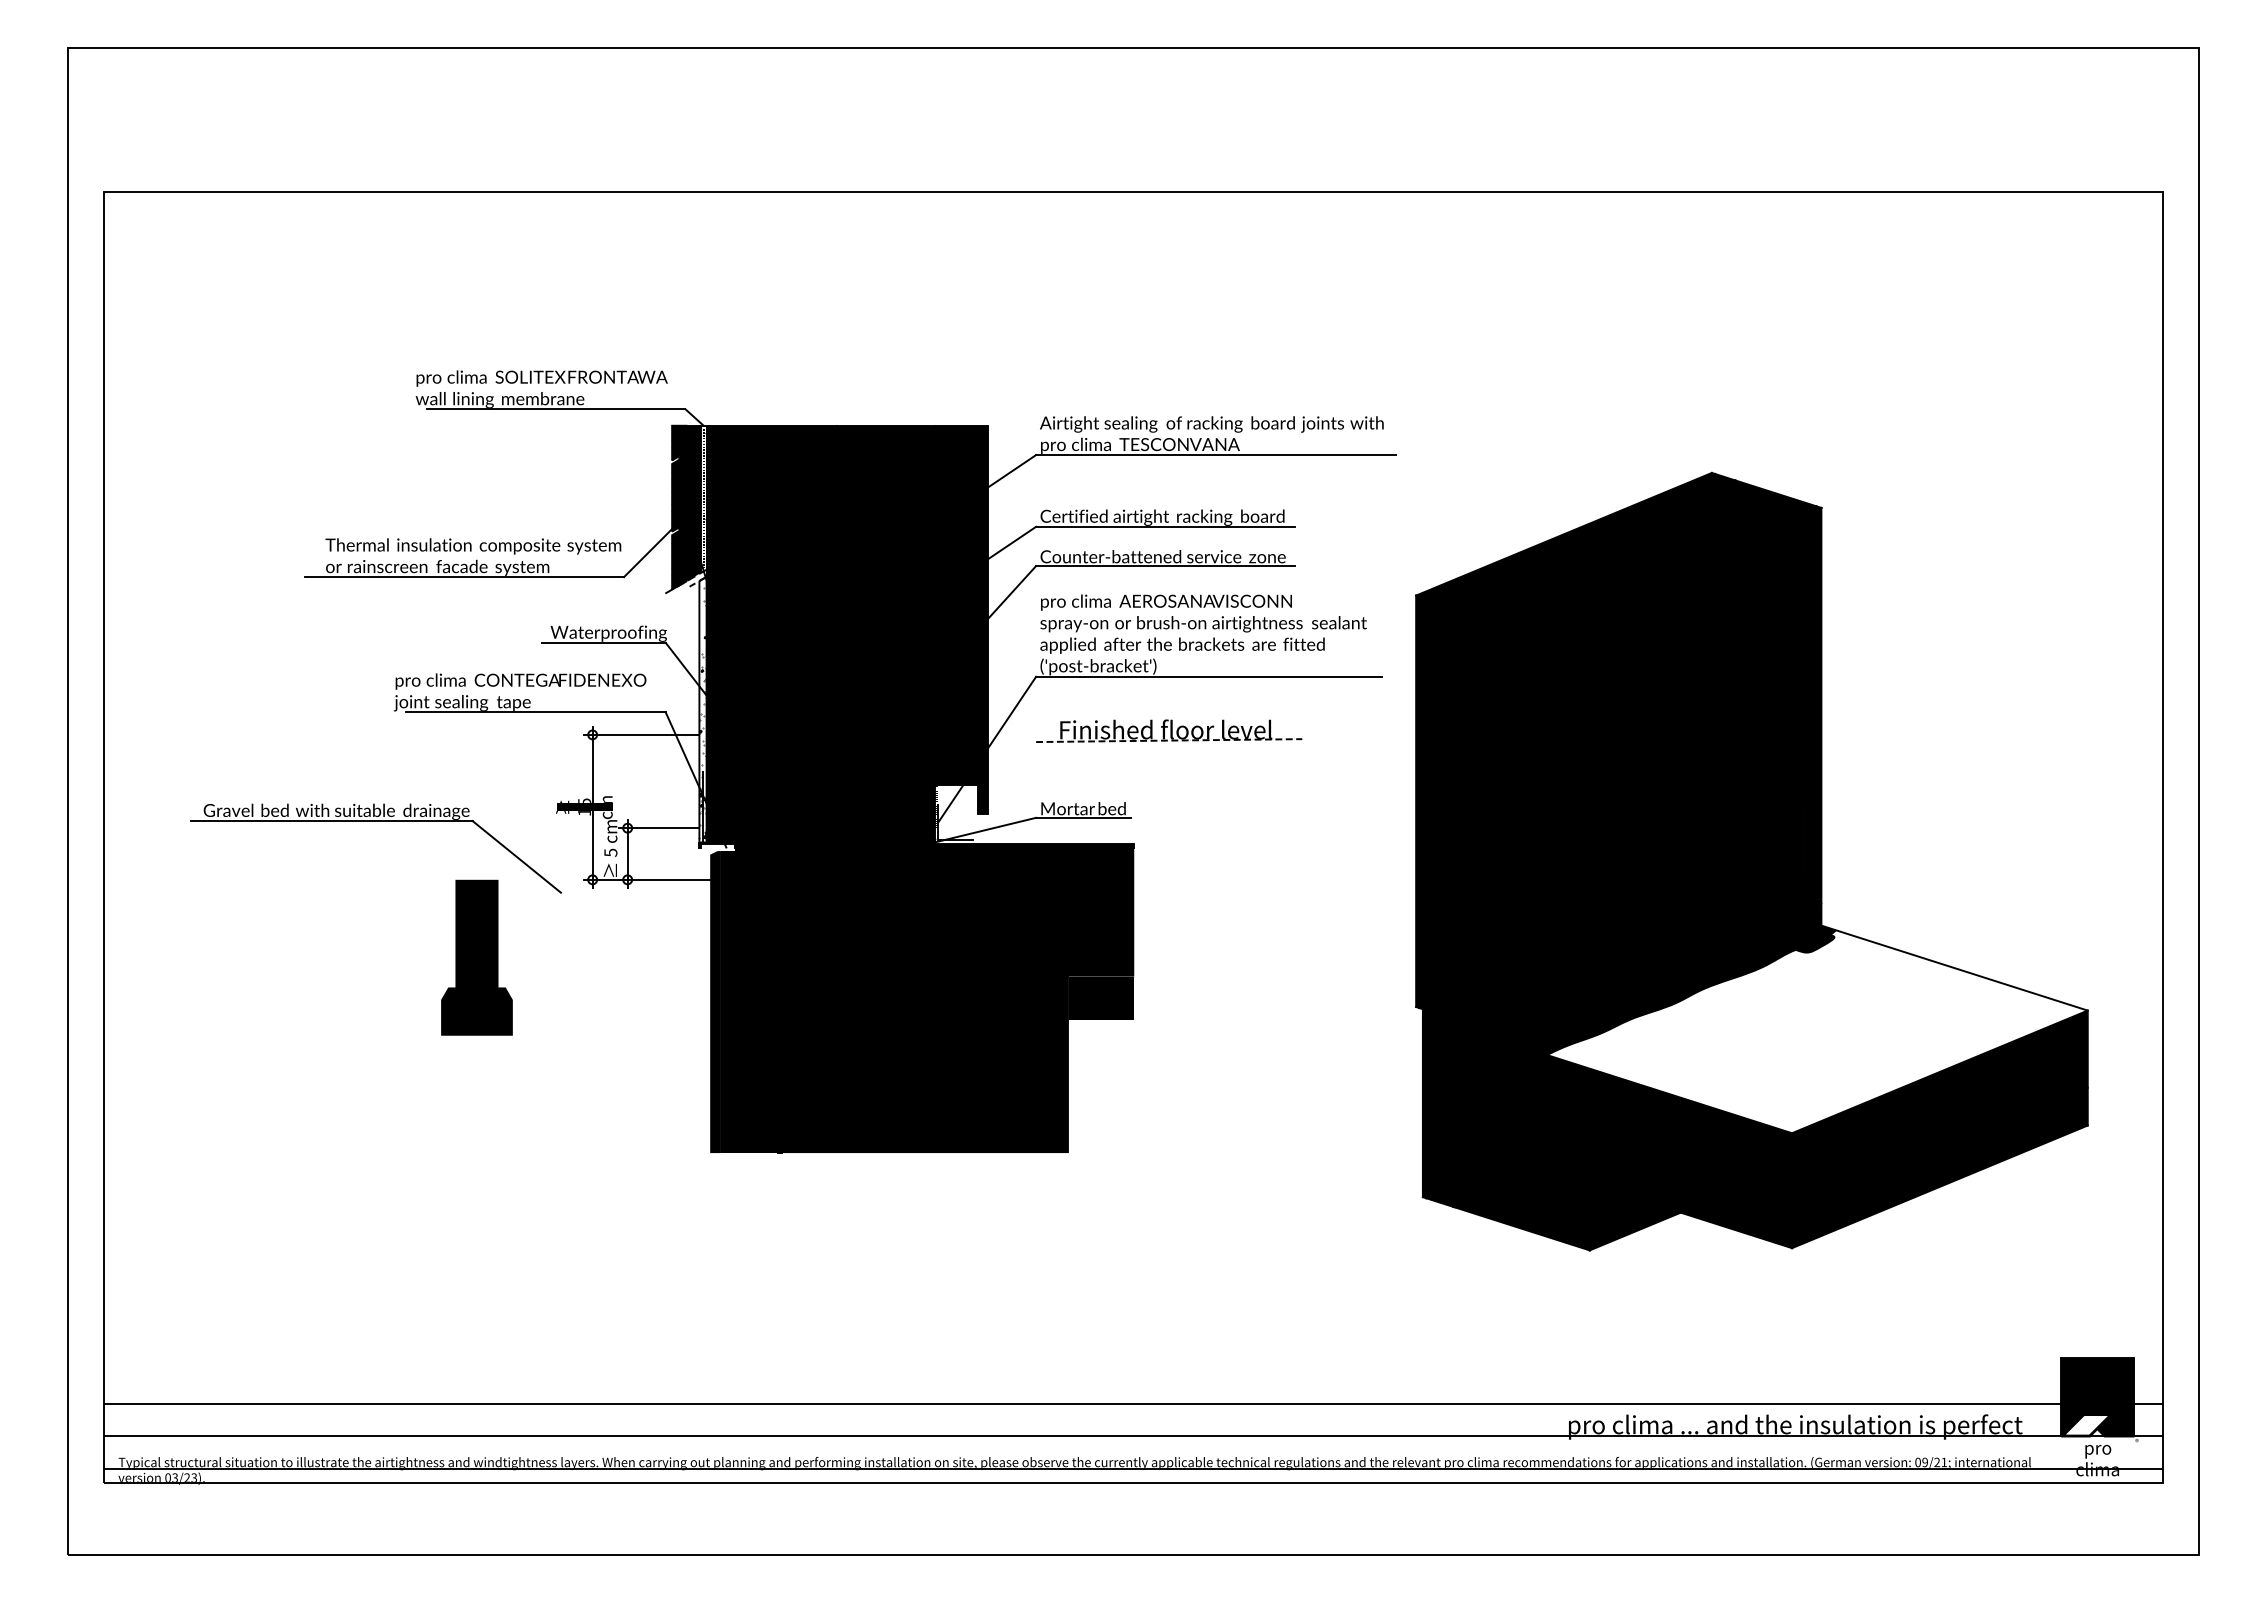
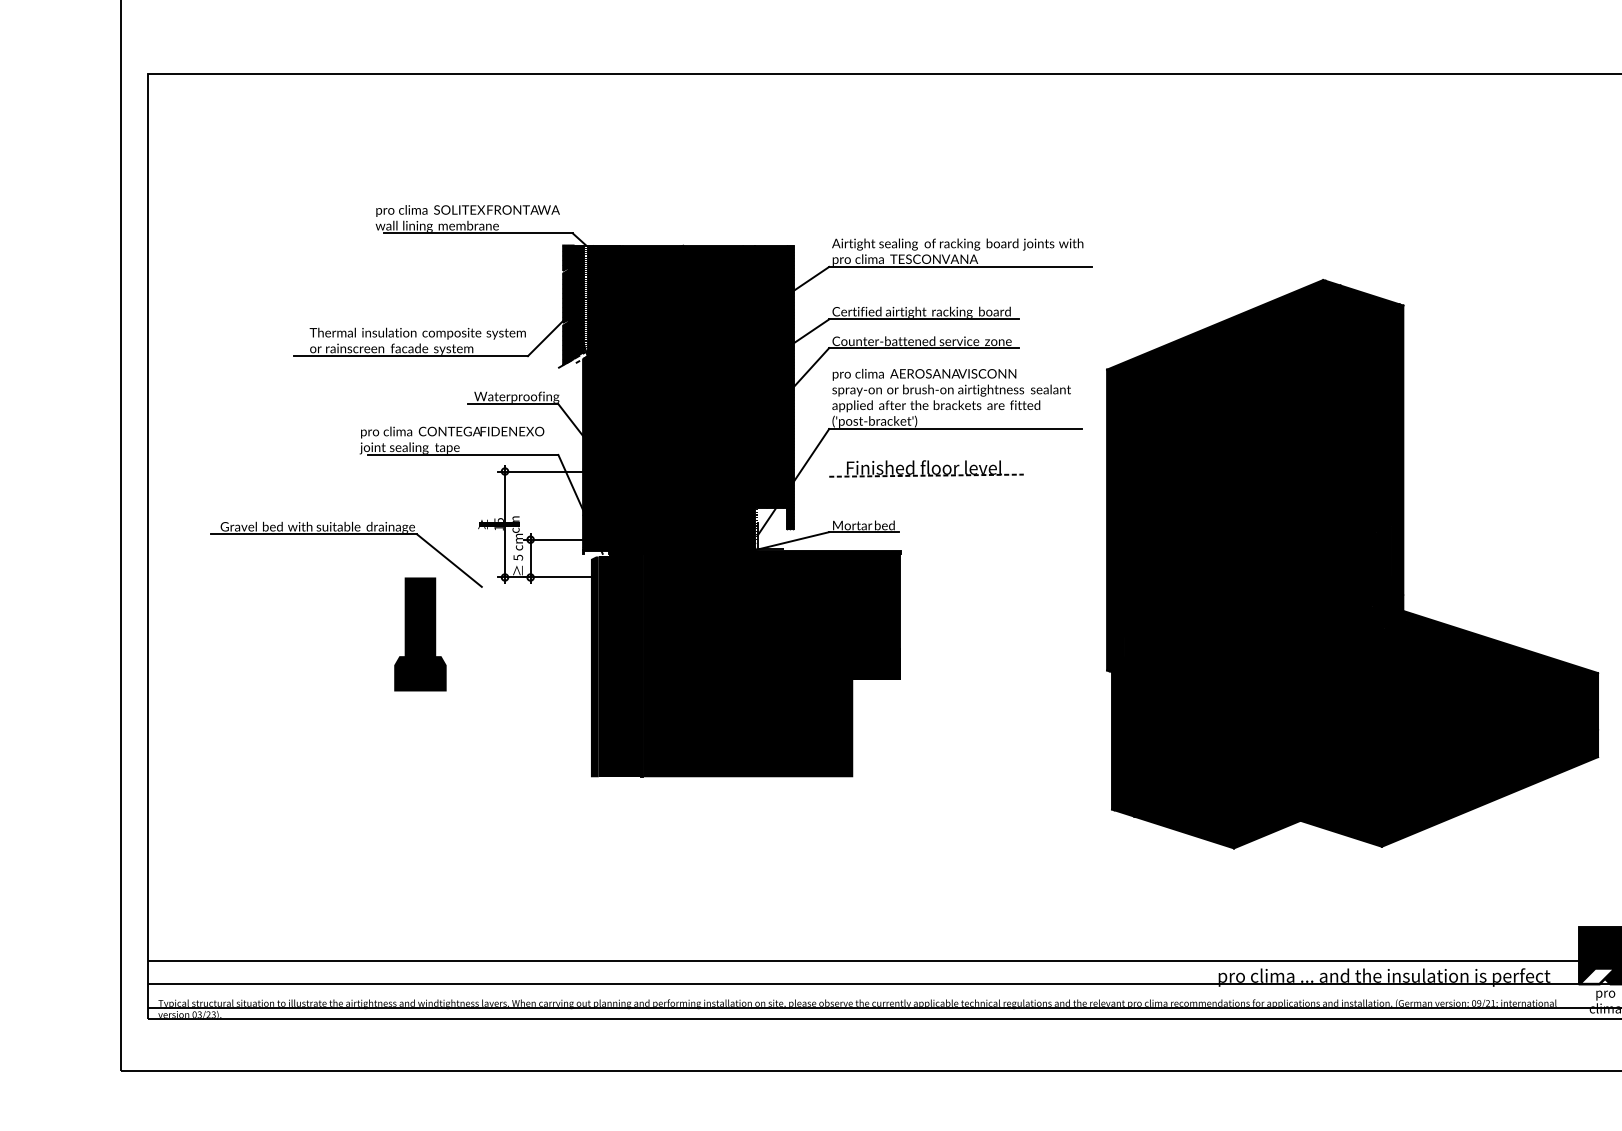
fill: (702, 709) -> (585, 452), added
fill: (1817, 1031) -> (1400, 688), added

